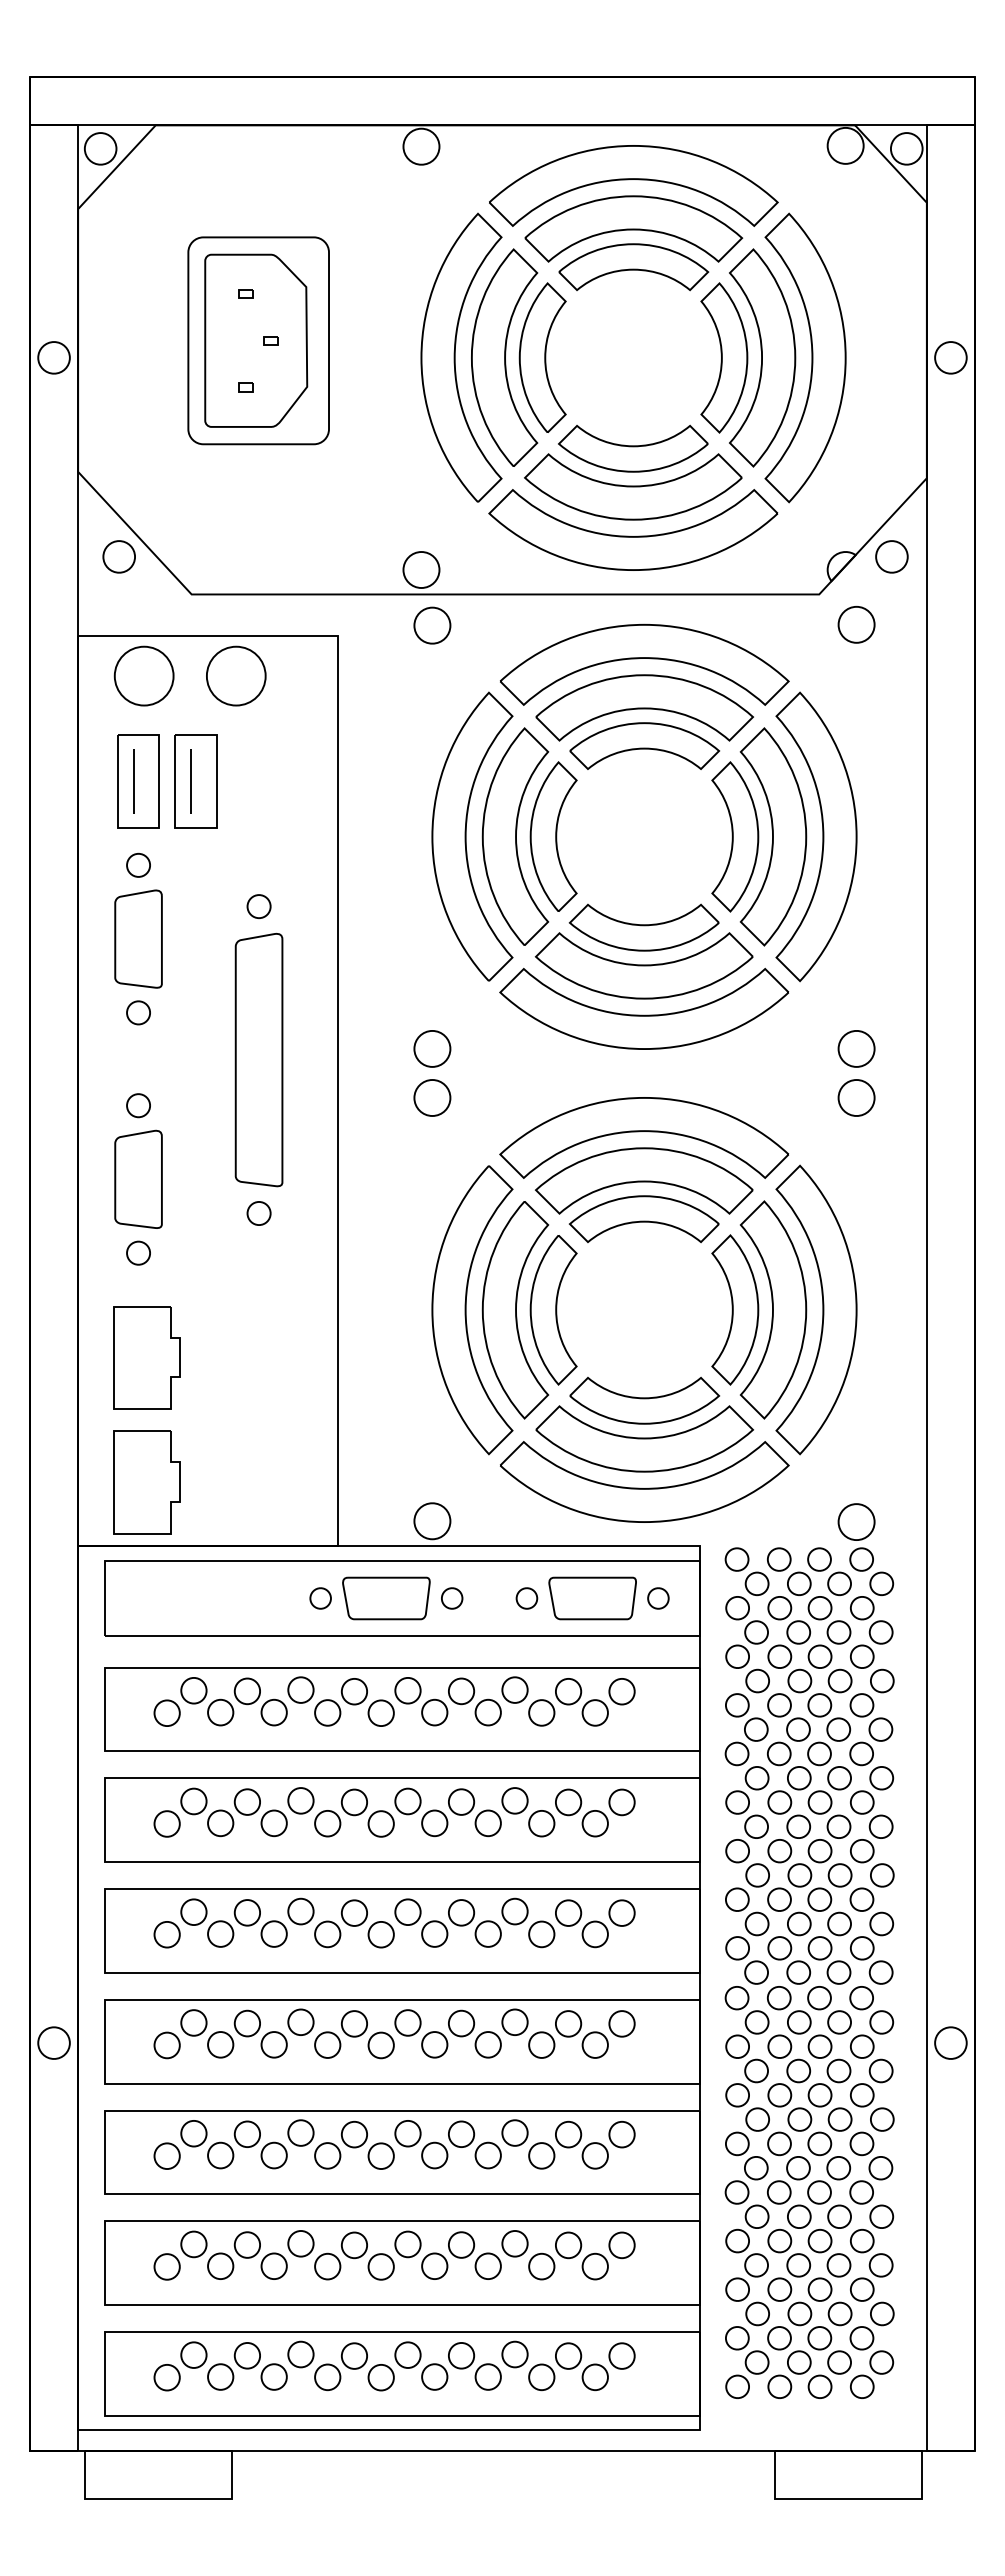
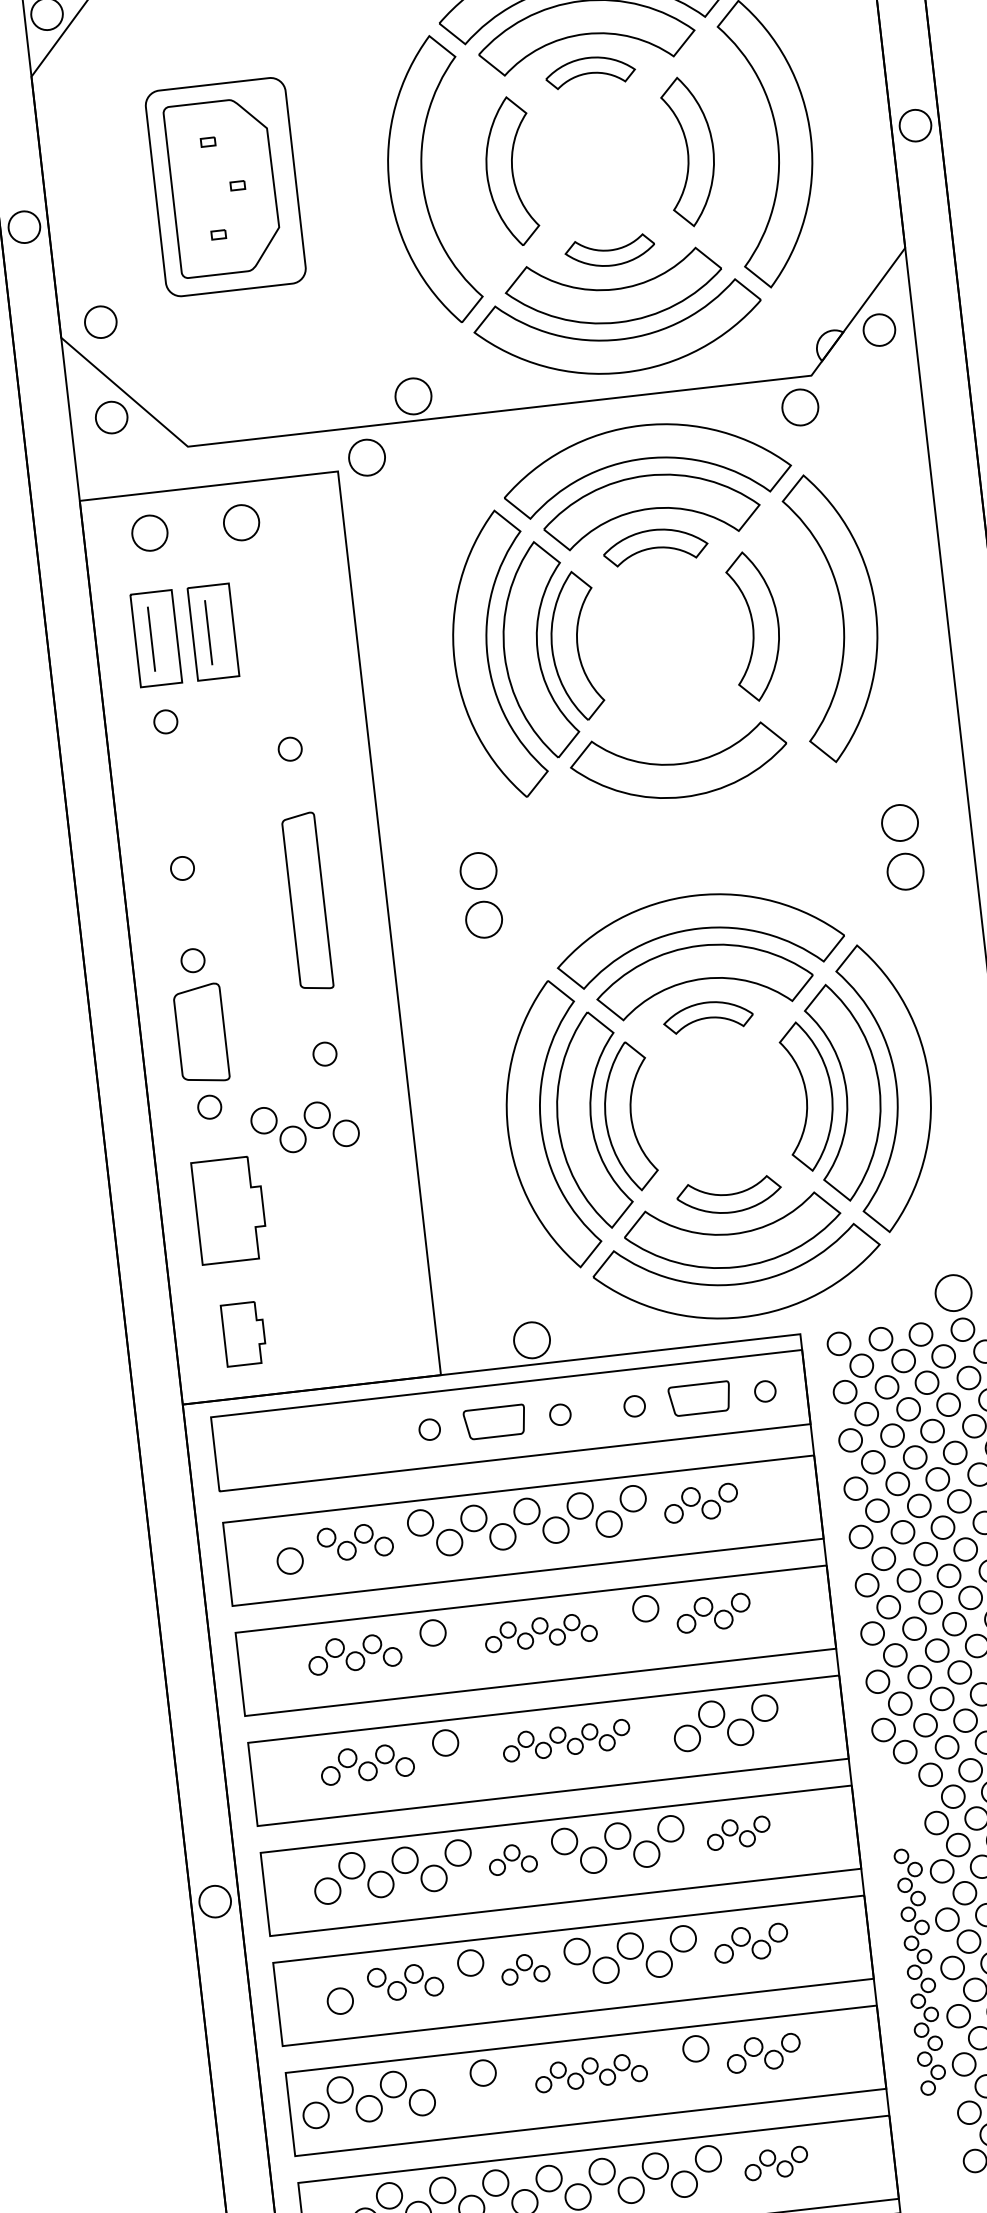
part: (633, 267) -> (589, 71), size x0.6
part: (504, 357) -> (471, 175), removed
part: (762, 357) -> (728, 146), removed
part: (633, 448) -> (610, 251), size x0.6
part: (118, 460) -> (100, 321), added
part: (856, 624) -> (800, 407), moved
part: (432, 625) -> (367, 457), moved
part: (143, 675) -> (149, 532), size x0.6
part: (236, 675) -> (241, 522), size x0.6
part: (644, 745) -> (654, 545), size x0.7
part: (773, 836) -> (793, 621), removed
part: (643, 927) -> (674, 726), removed
part: (138, 938) -> (174, 794), removed
part: (644, 1008) -> (684, 806), removed
part: (258, 1060) -> (307, 902), size x0.7
part: (643, 1219) -> (707, 1016), size x0.6
part: (230, 1283) -> (304, 1126), added
part: (644, 1400) -> (729, 1196), size x0.7
part: (146, 1482) -> (243, 1334), size x0.6
part: (386, 1598) -> (495, 1422), size x0.7
part: (592, 1598) -> (699, 1398), size x0.7
part: (233, 1701) -> (354, 1541), size x0.7
part: (581, 1702) -> (700, 1503), size x0.7
part: (220, 1812) -> (354, 1653), size x0.7
part: (407, 1812) -> (540, 1632), size x0.6
part: (581, 1812) -> (713, 1612), size x0.7
part: (421, 1922) -> (566, 1740), size x0.6
part: (220, 1923) -> (367, 1763), size x0.7
part: (354, 2034) -> (512, 1859), size x0.6
part: (581, 2034) -> (738, 1833), size x0.6
part: (233, 2144) -> (404, 1982), size x0.7
part: (354, 2144) -> (525, 1968), size x0.6
part: (581, 2144) -> (750, 1942), size x0.7
part: (746, 2192) -> (920, 1971), size x0.6
part: (220, 2255) -> (367, 2097), moved
part: (407, 2255) -> (590, 2072), size x0.6
part: (581, 2255) -> (763, 2052), size x0.7
part: (581, 2366) -> (775, 2163), size x0.6

